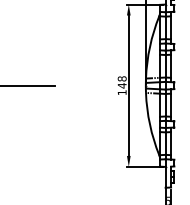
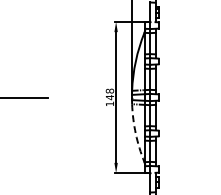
arc: (149, 124) -> (135, 133), solid -> dashed

